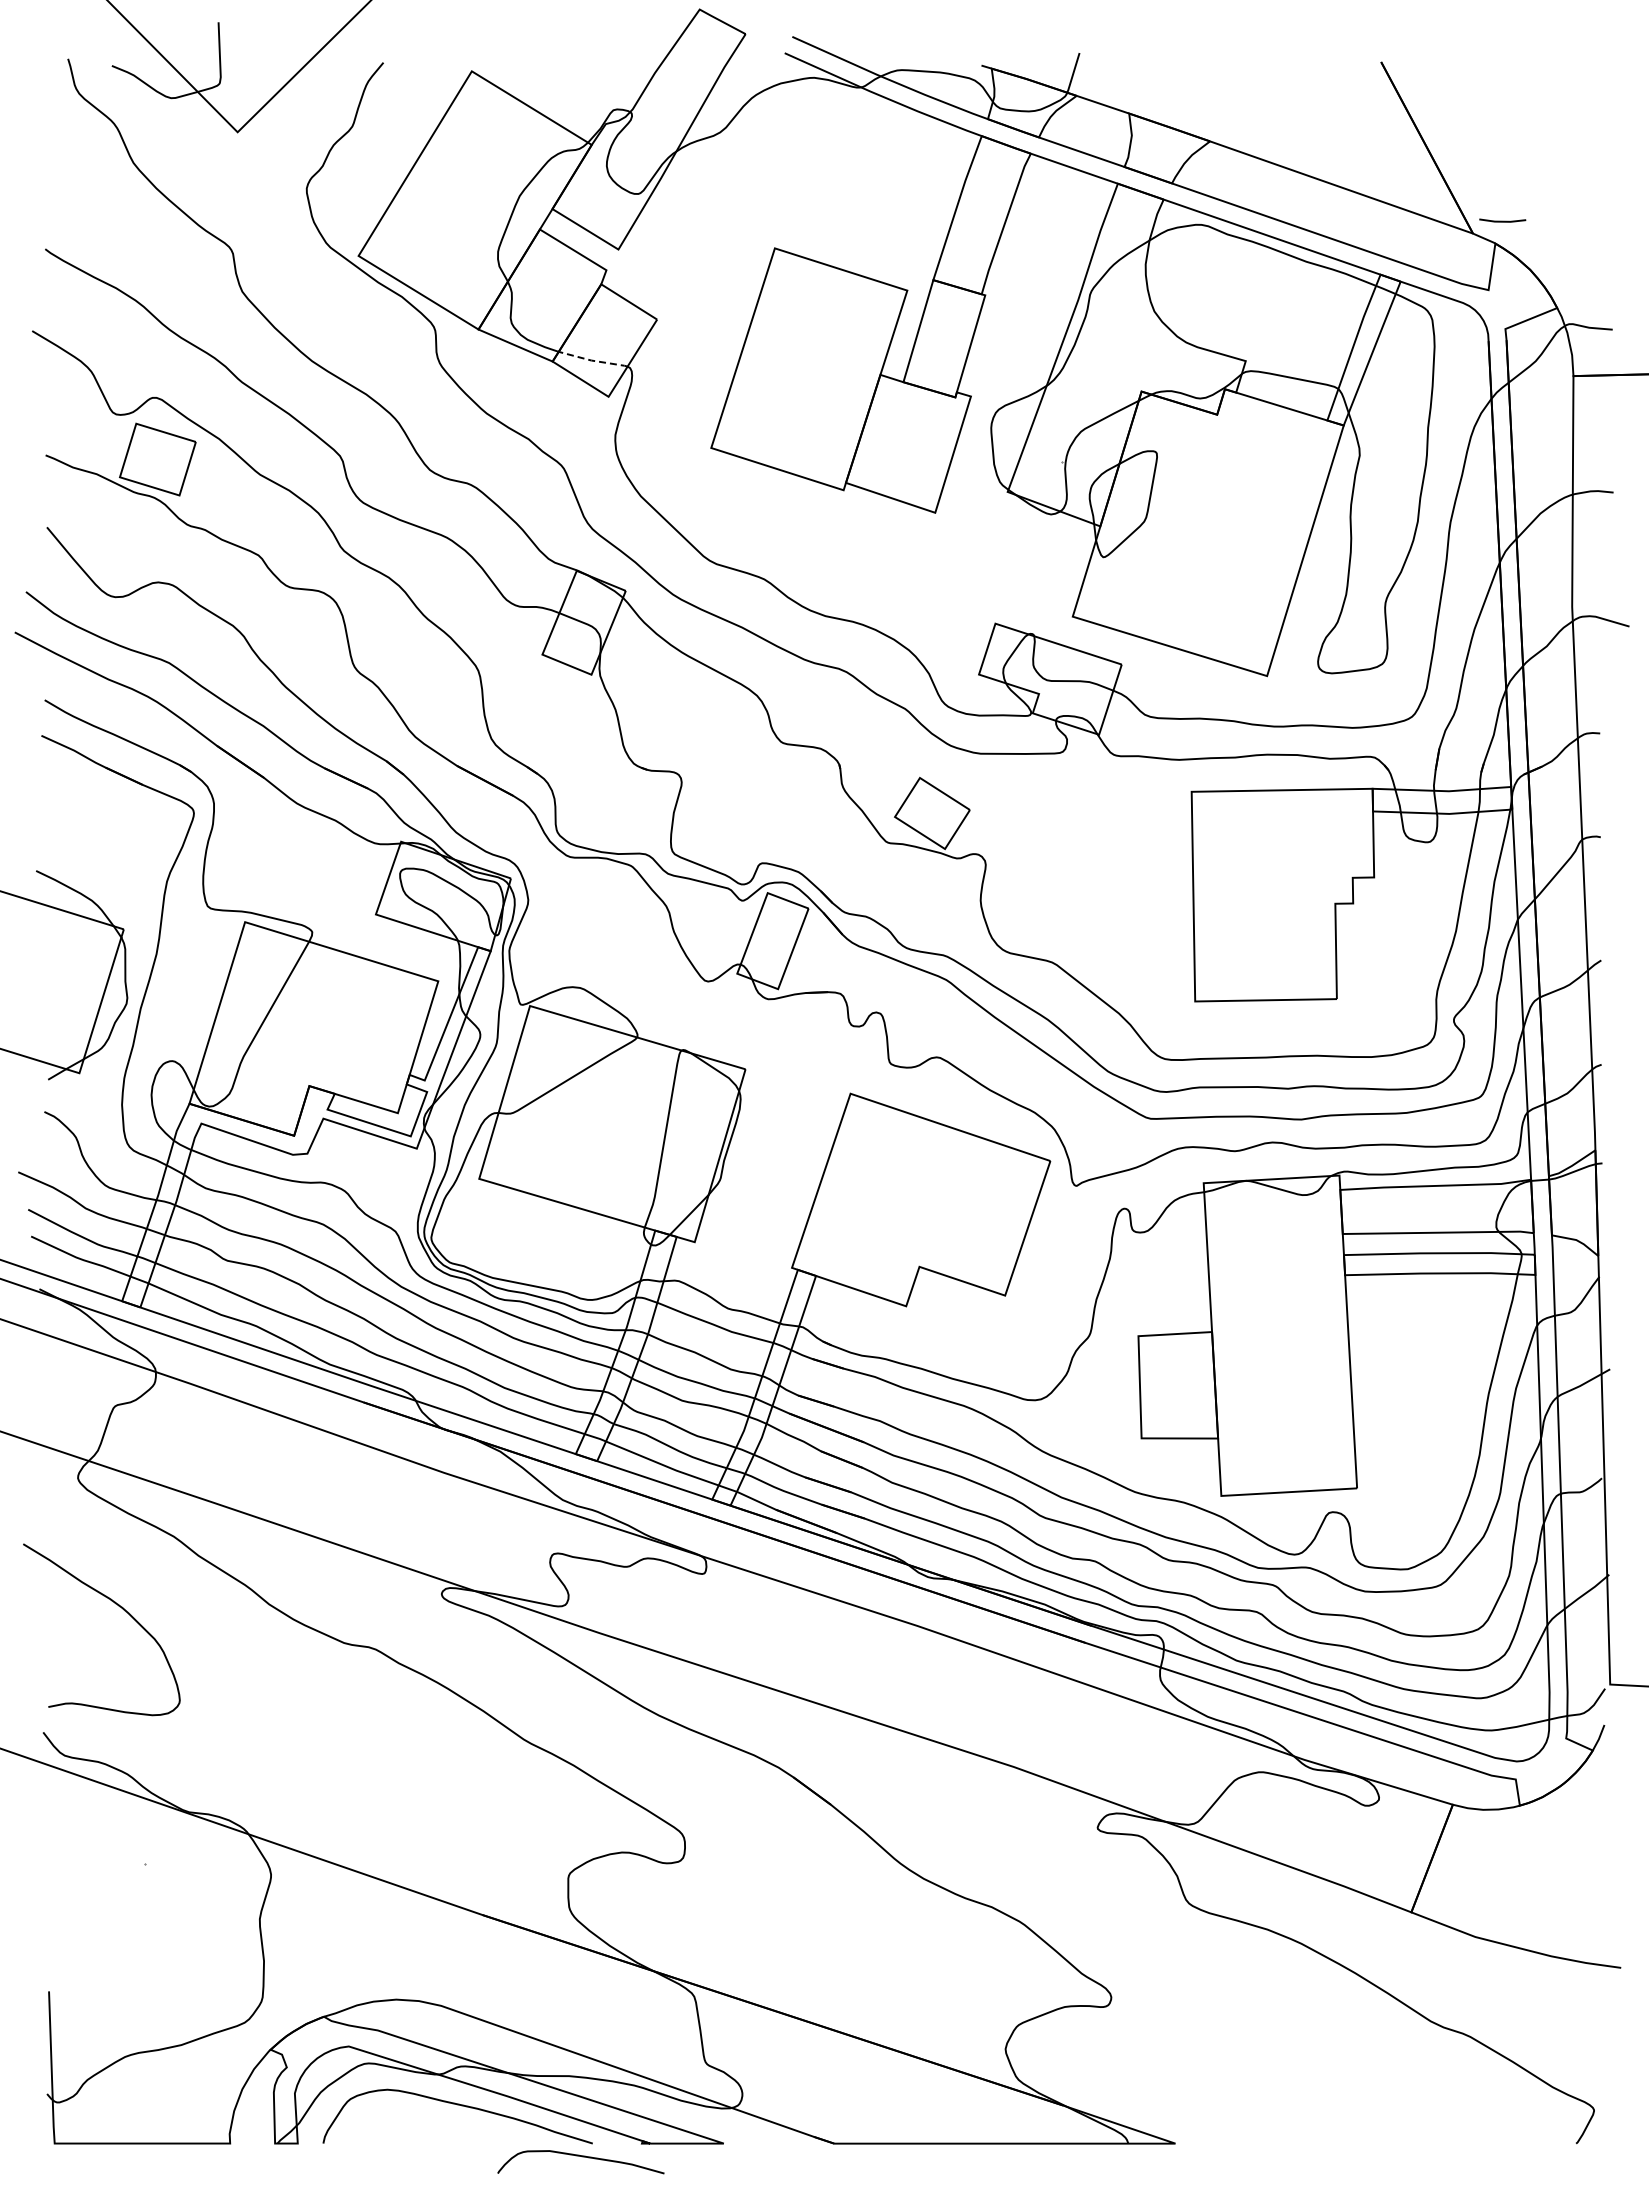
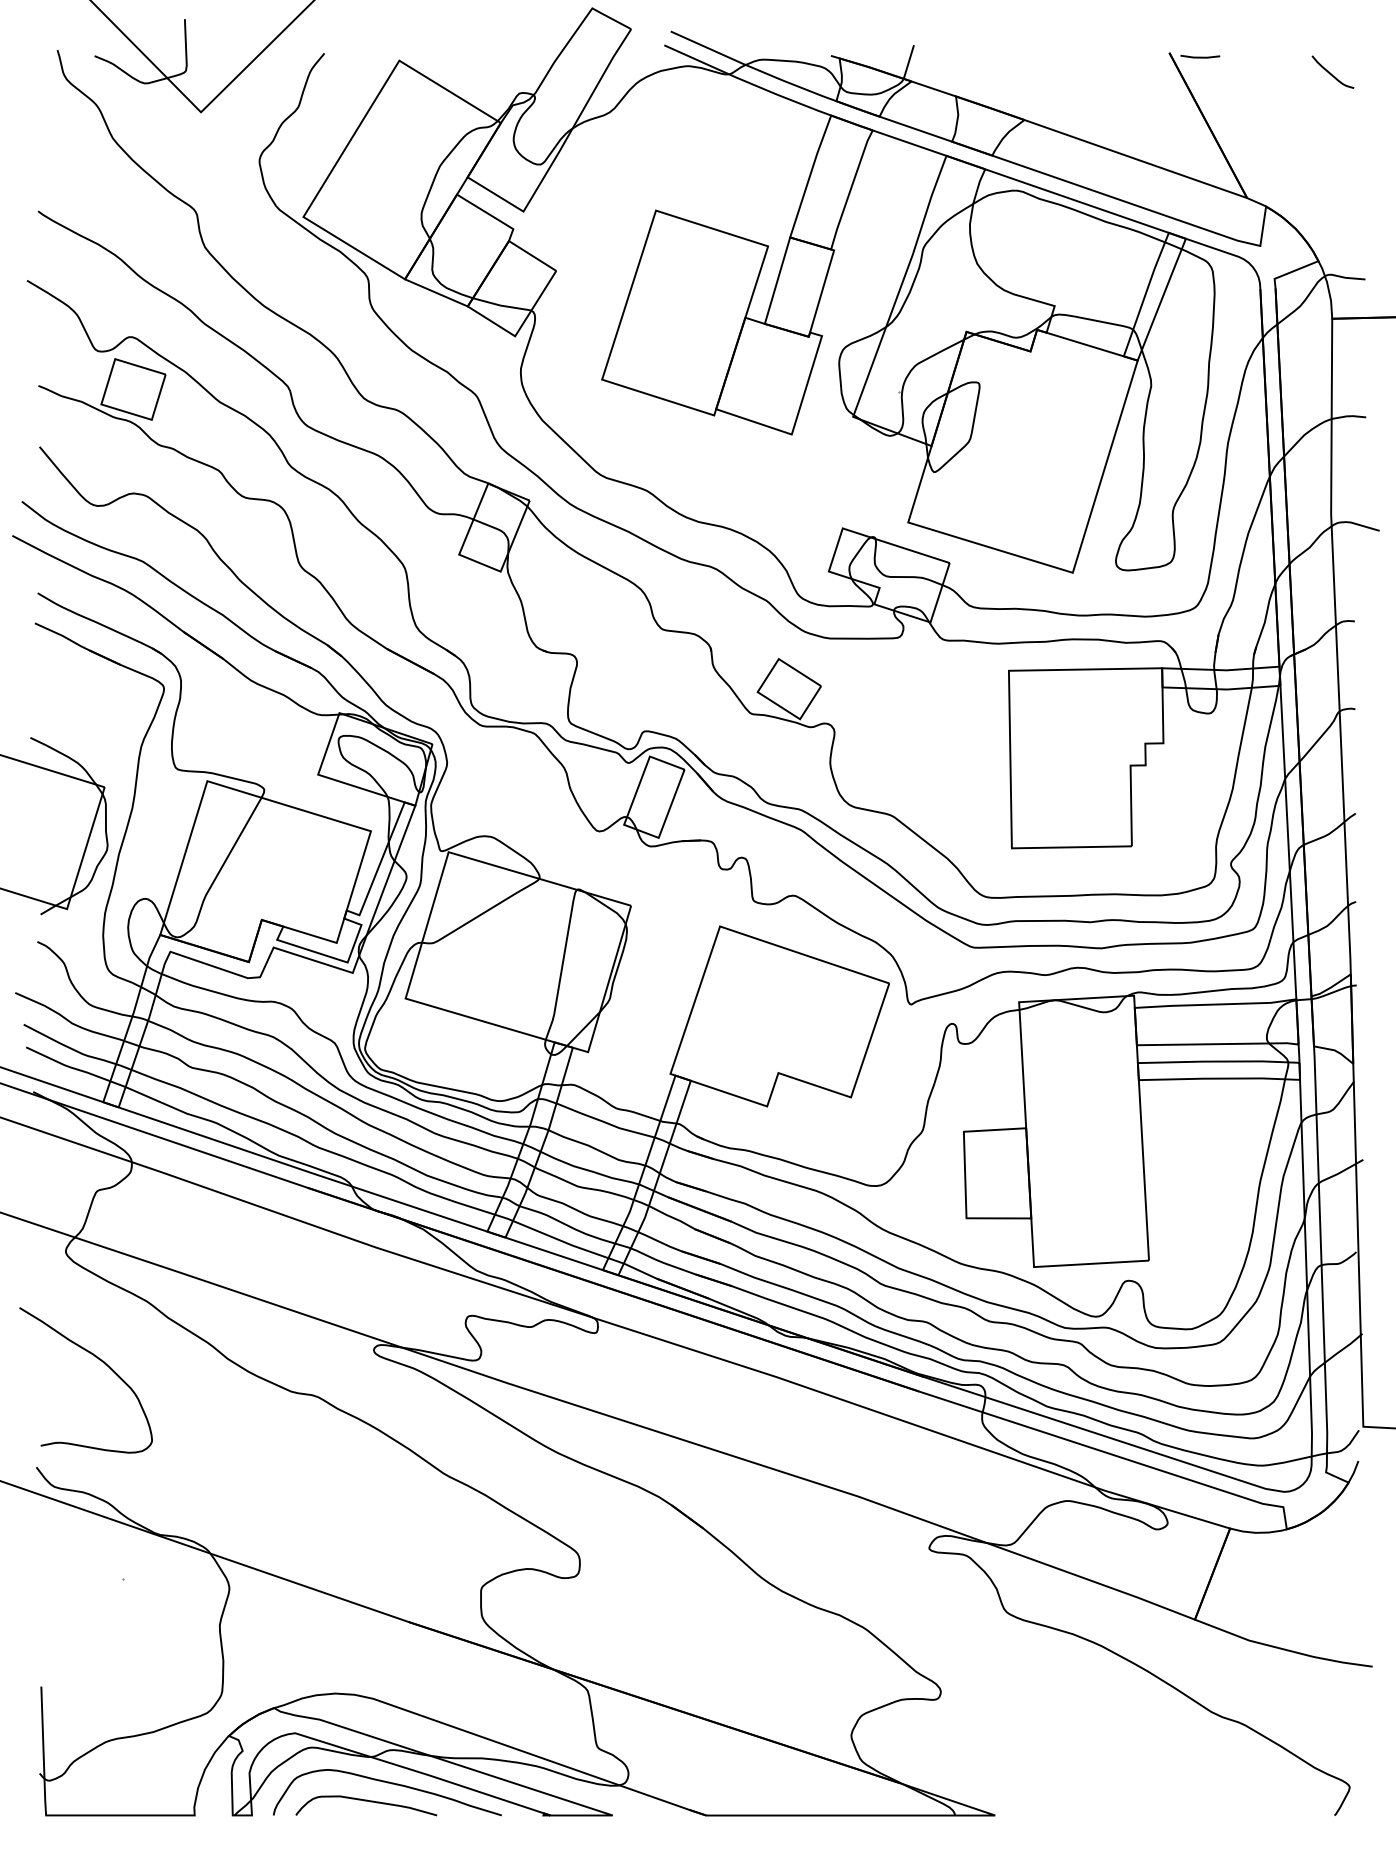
curve: (1572, 86) -> (1331, 73), added
line: (1502, 220) -> (1200, 56), moved
line: (593, 360) -> (502, 305), dashed -> solid
curve: (582, 2157) -> (367, 1801), moved

